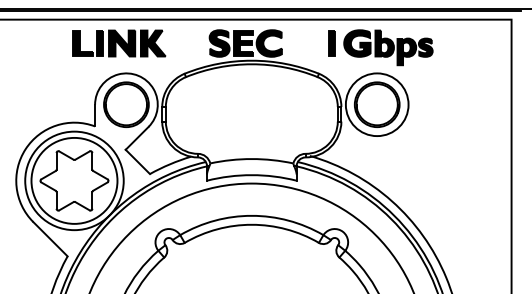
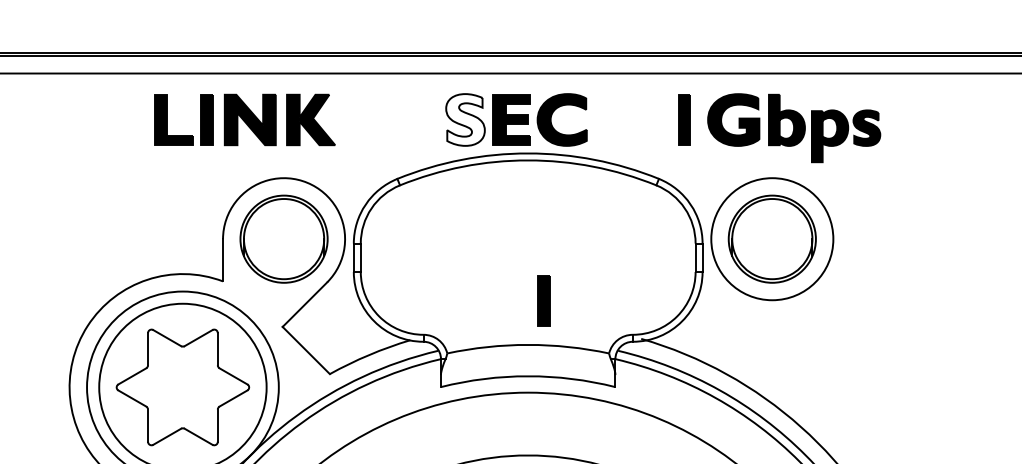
part: (119, 43) -> (245, 119), moved
fill: (219, 43) -> (465, 119), removed
part: (259, 136) -> (543, 301), added

